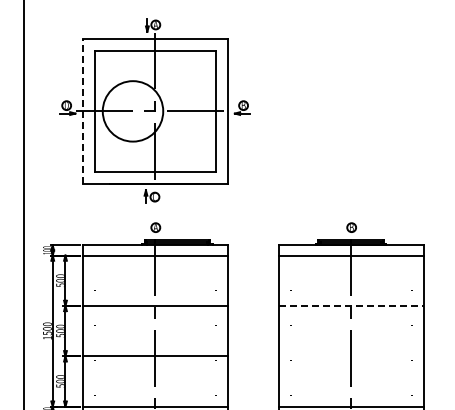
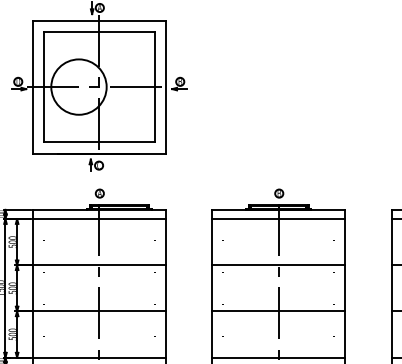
line: (82, 111) -> (32, 87), dashed -> solid
line: (351, 305) -> (279, 264), dashed -> solid
line: (350, 356) -> (278, 311), added

